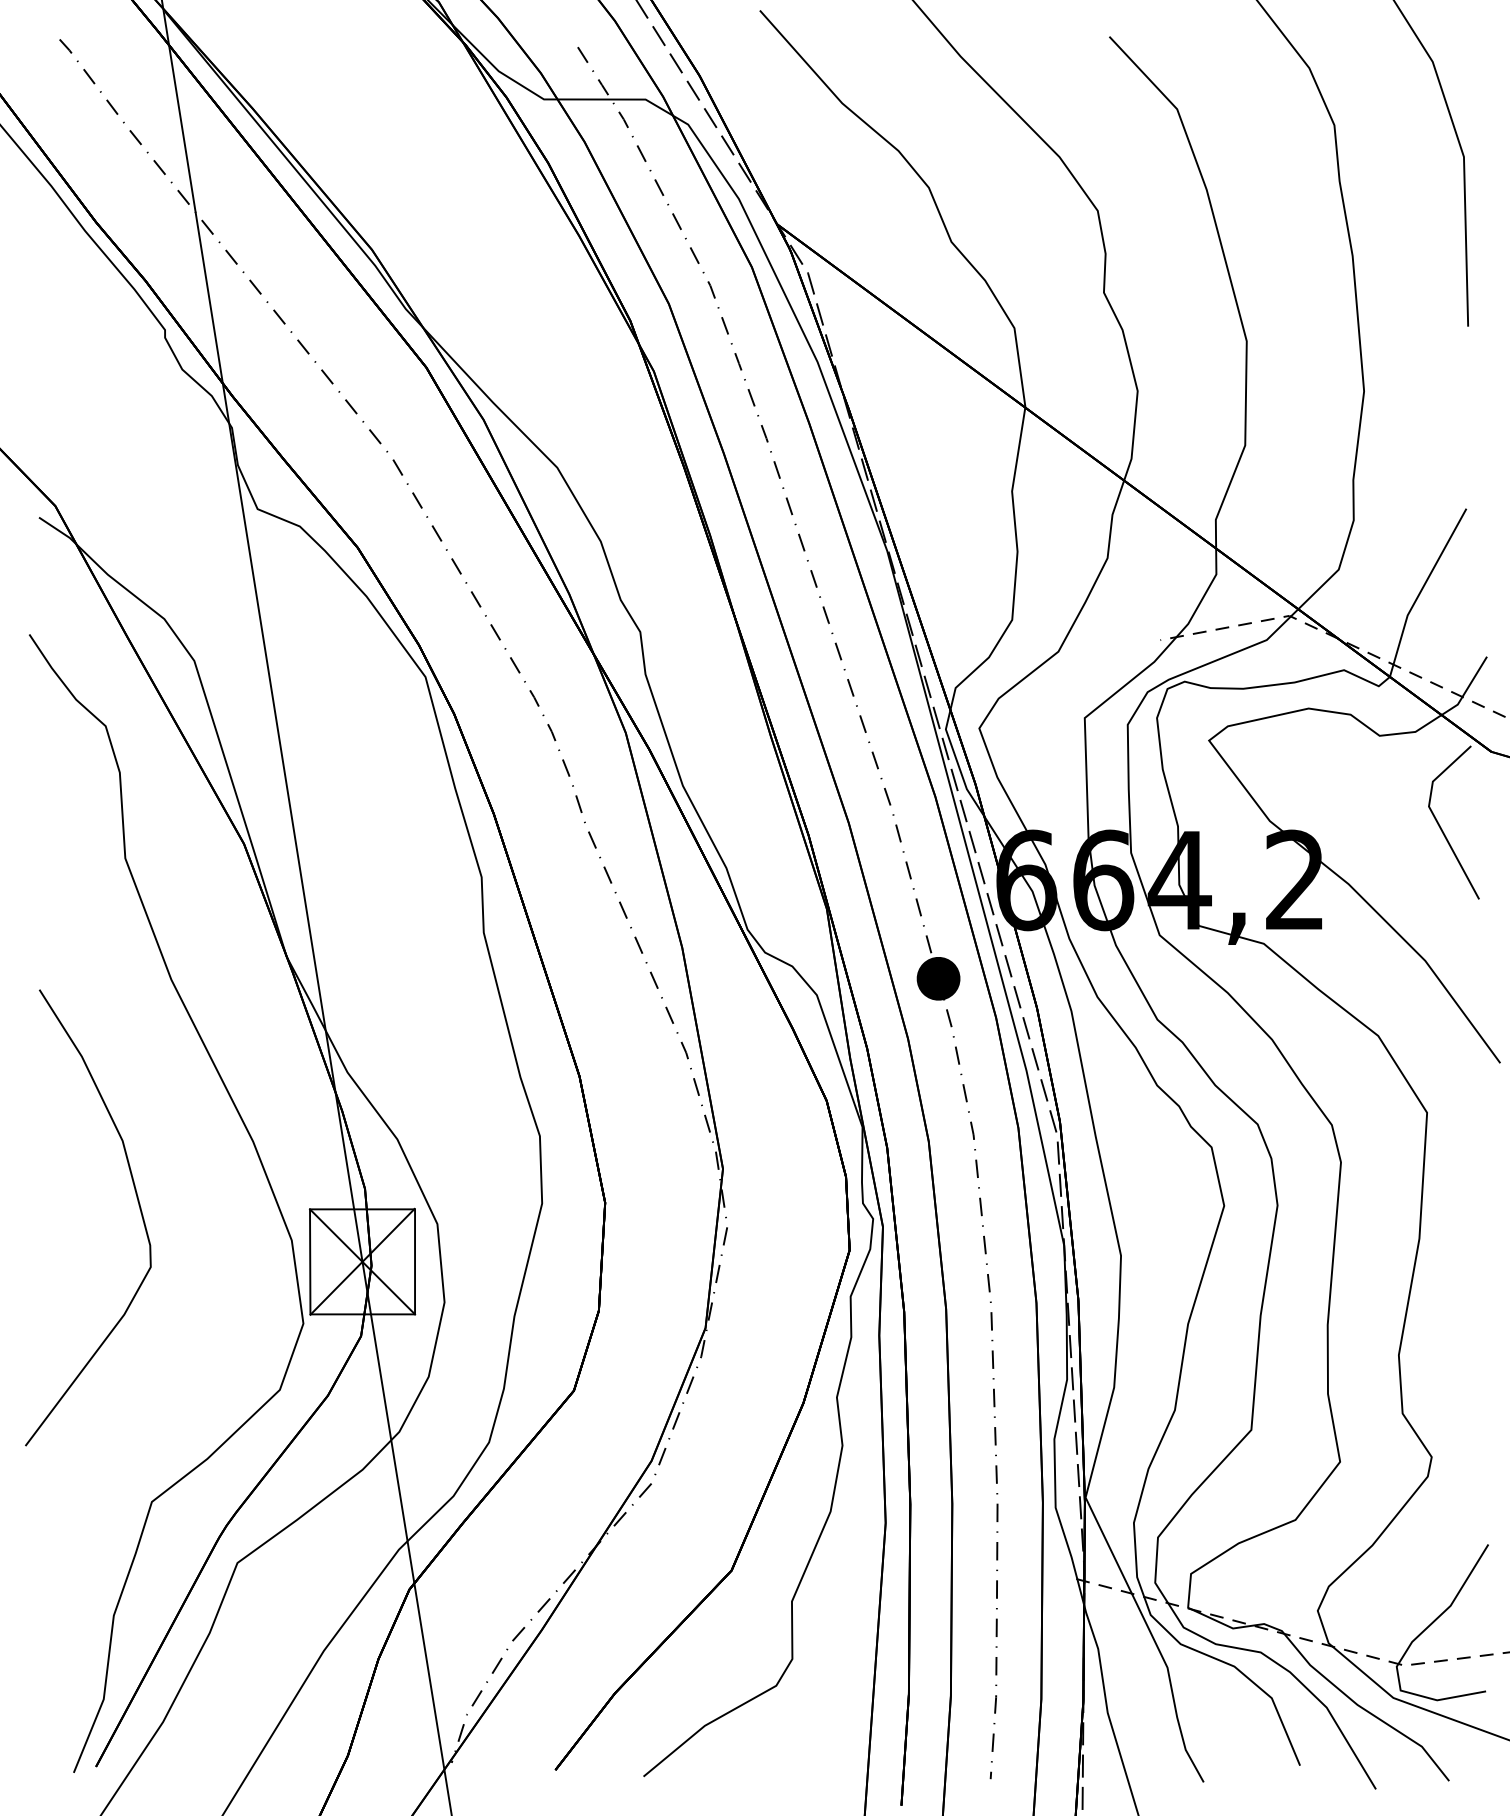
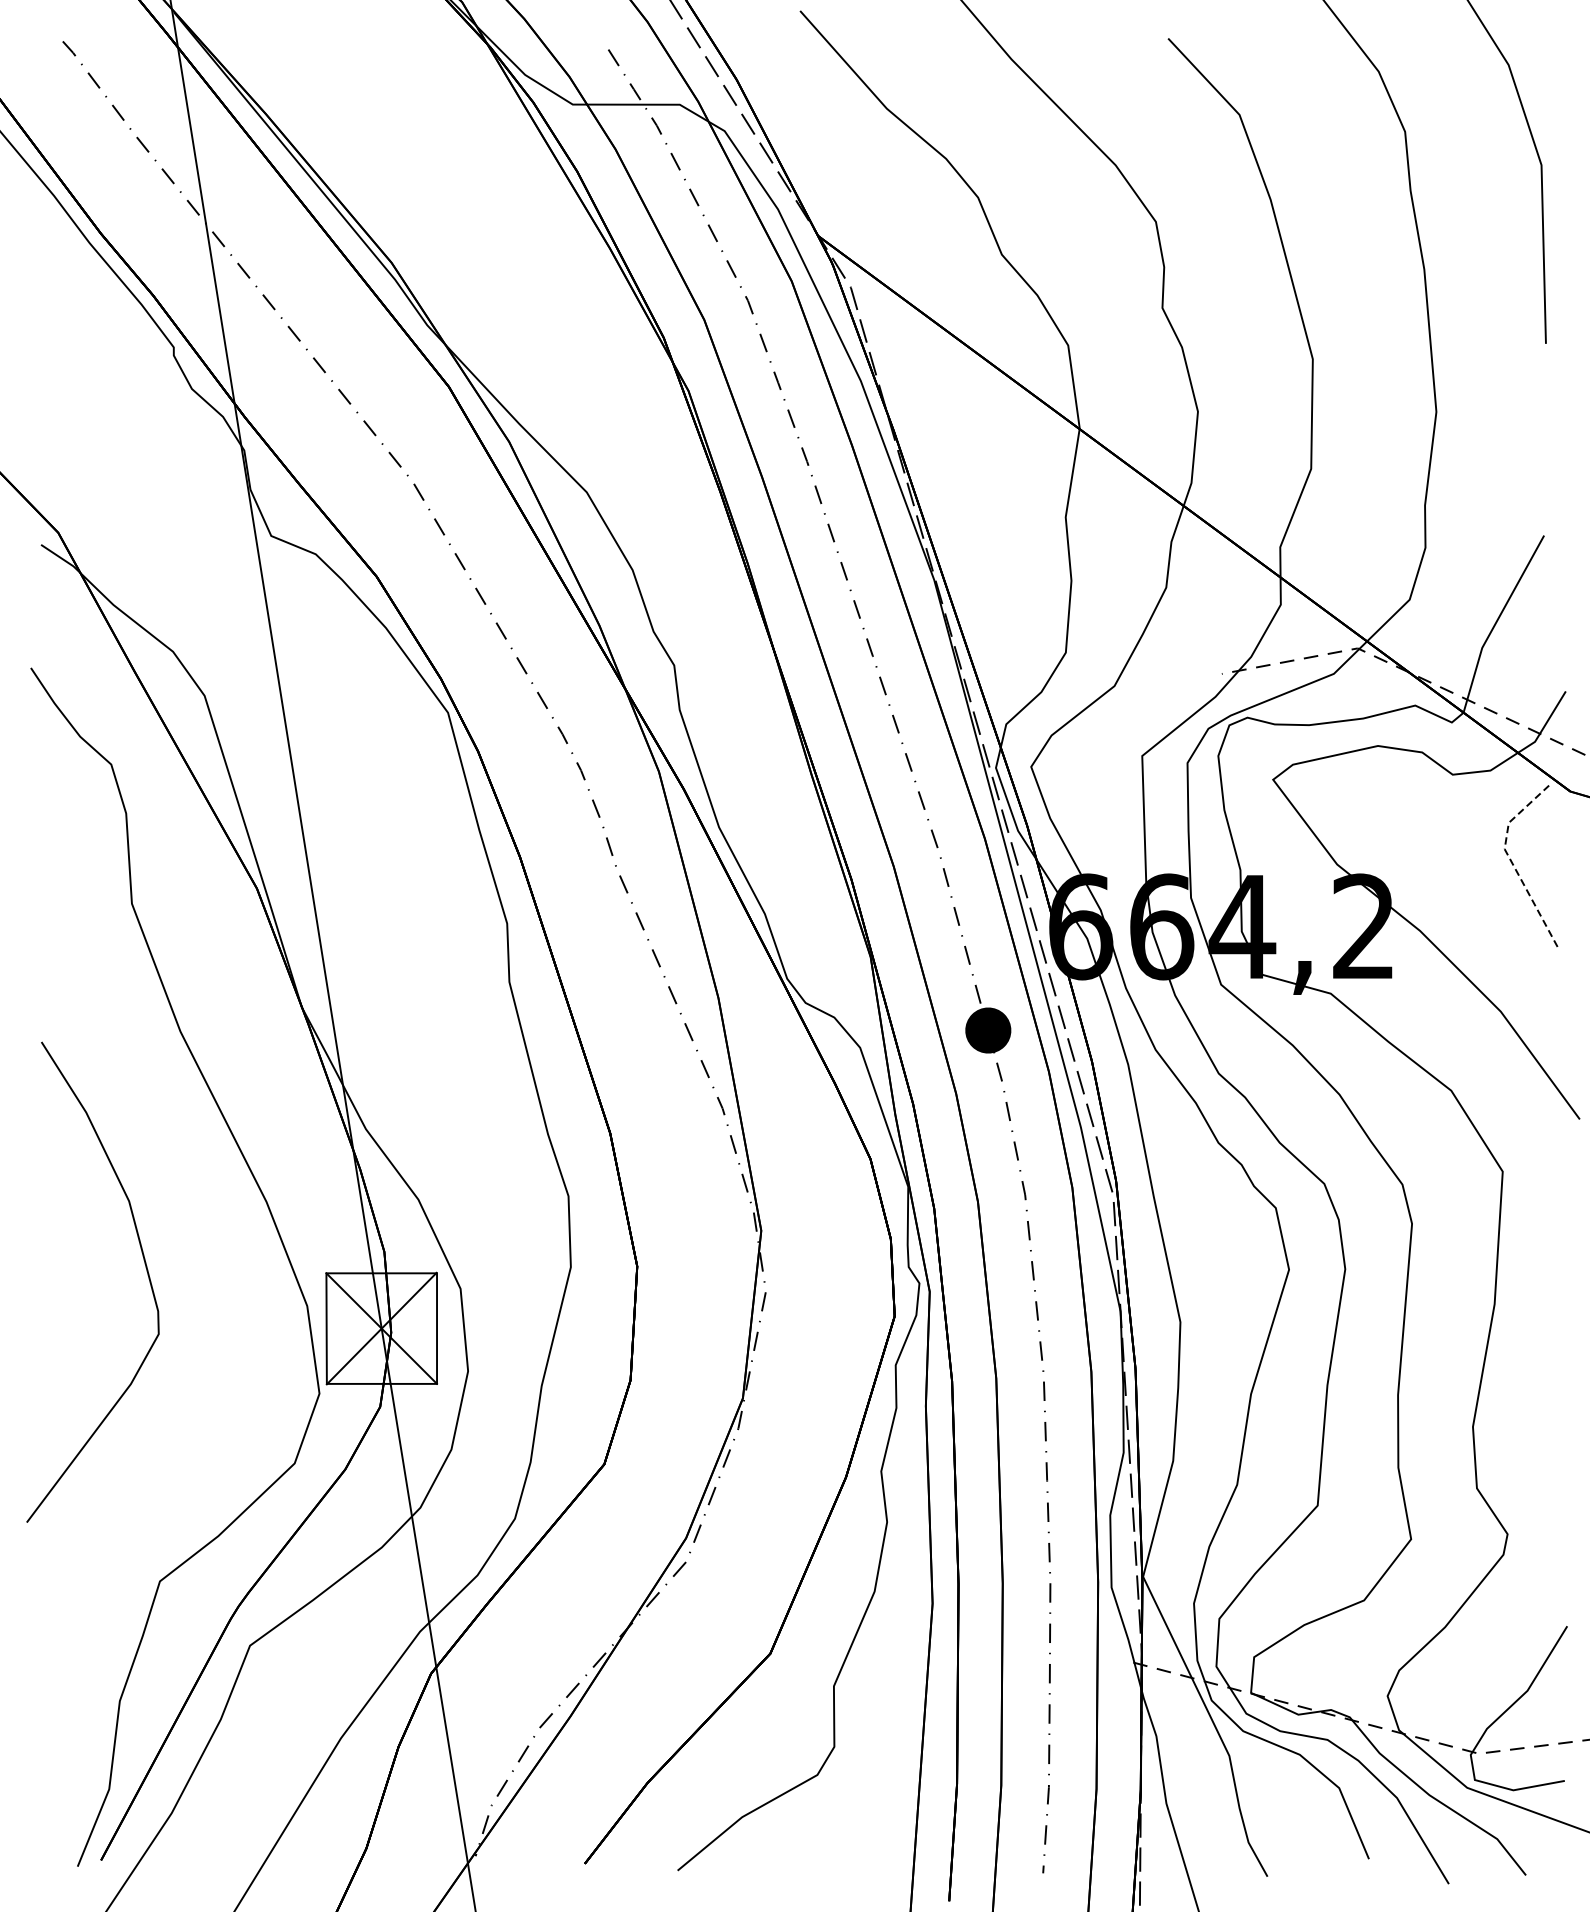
line: (1434, 817) -> (1510, 860), solid -> dashed

